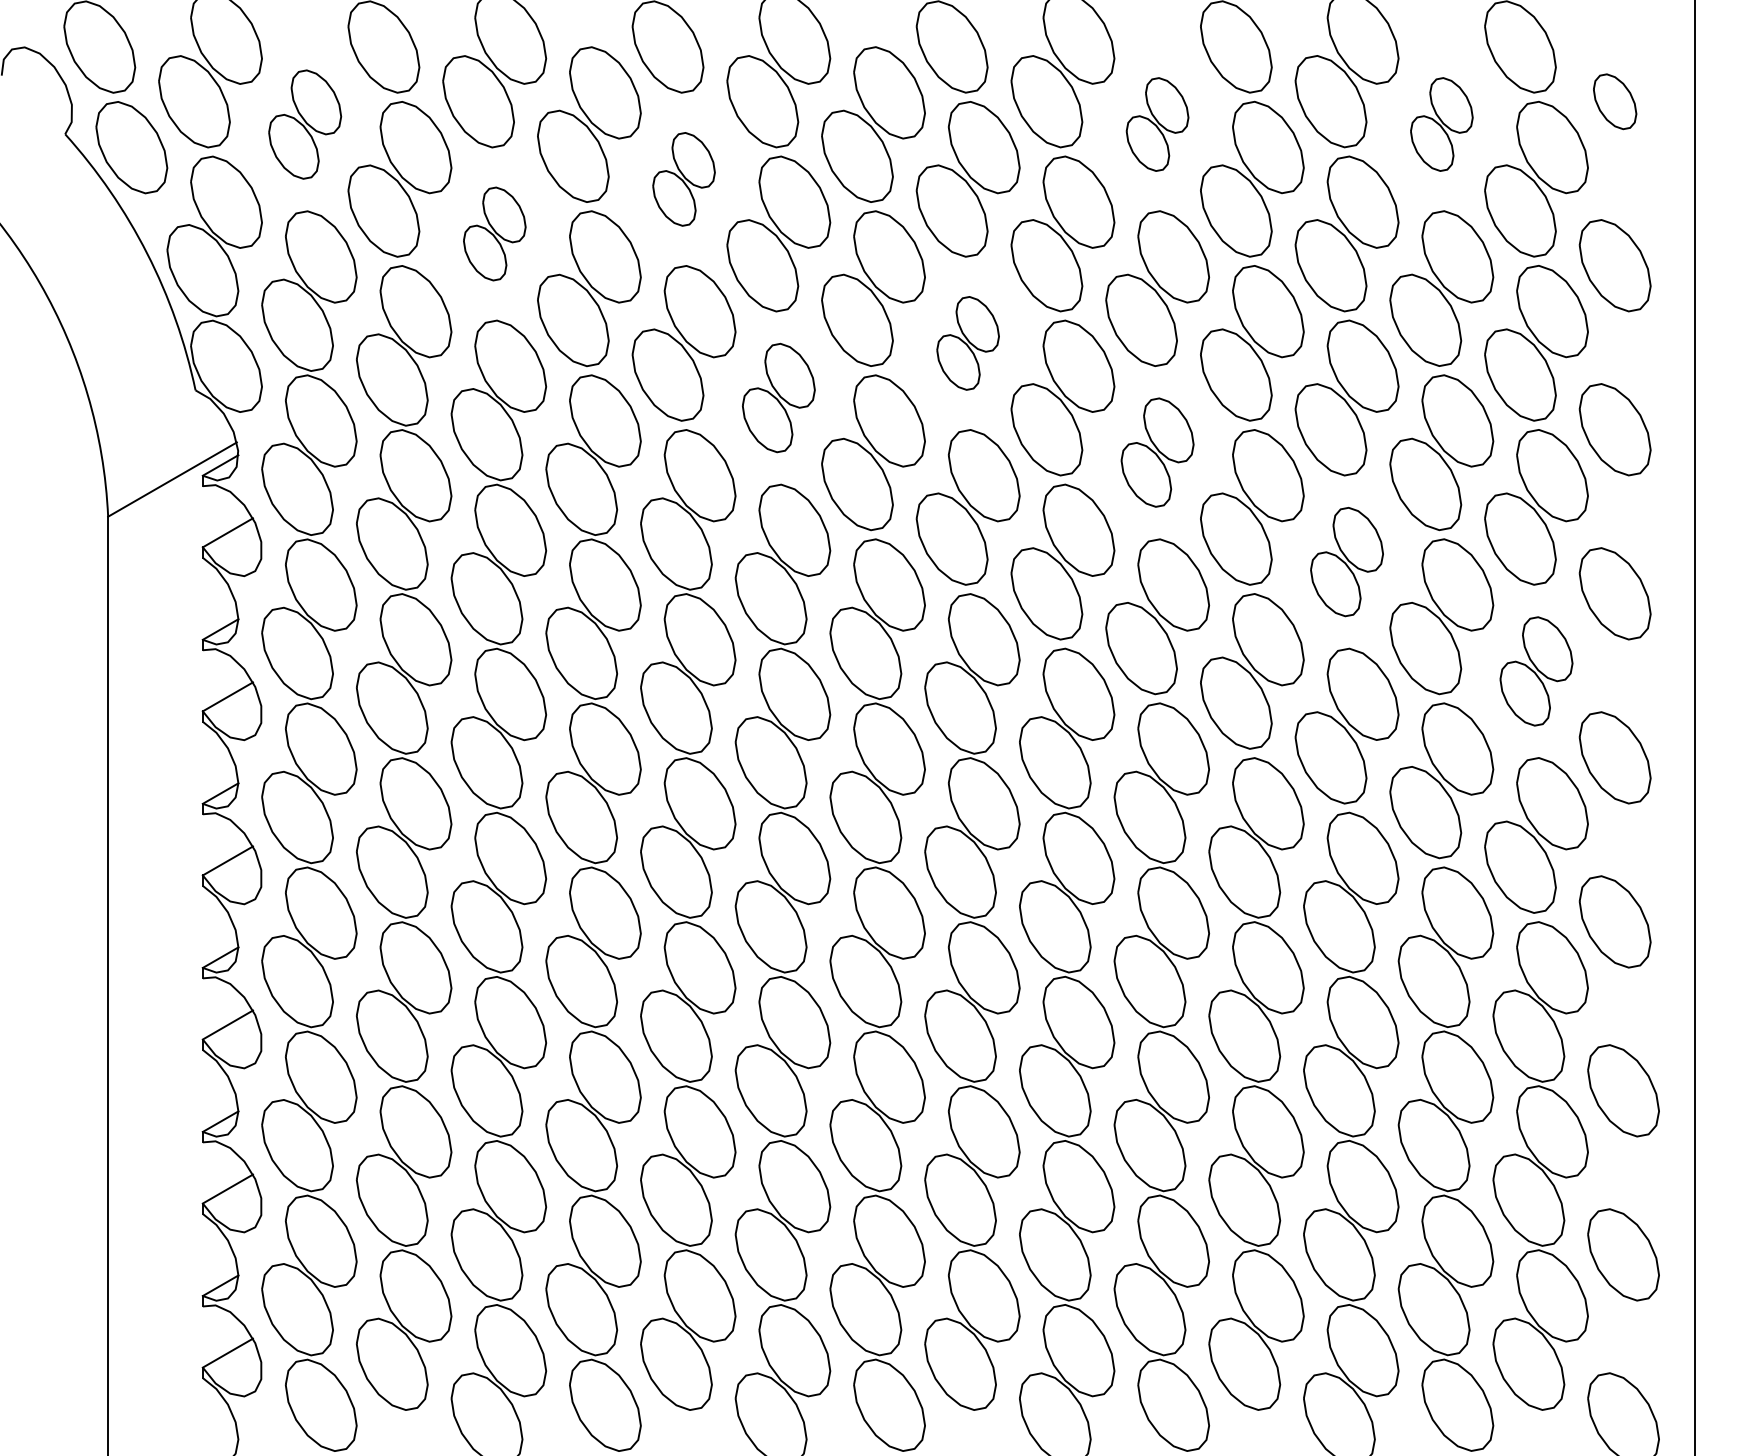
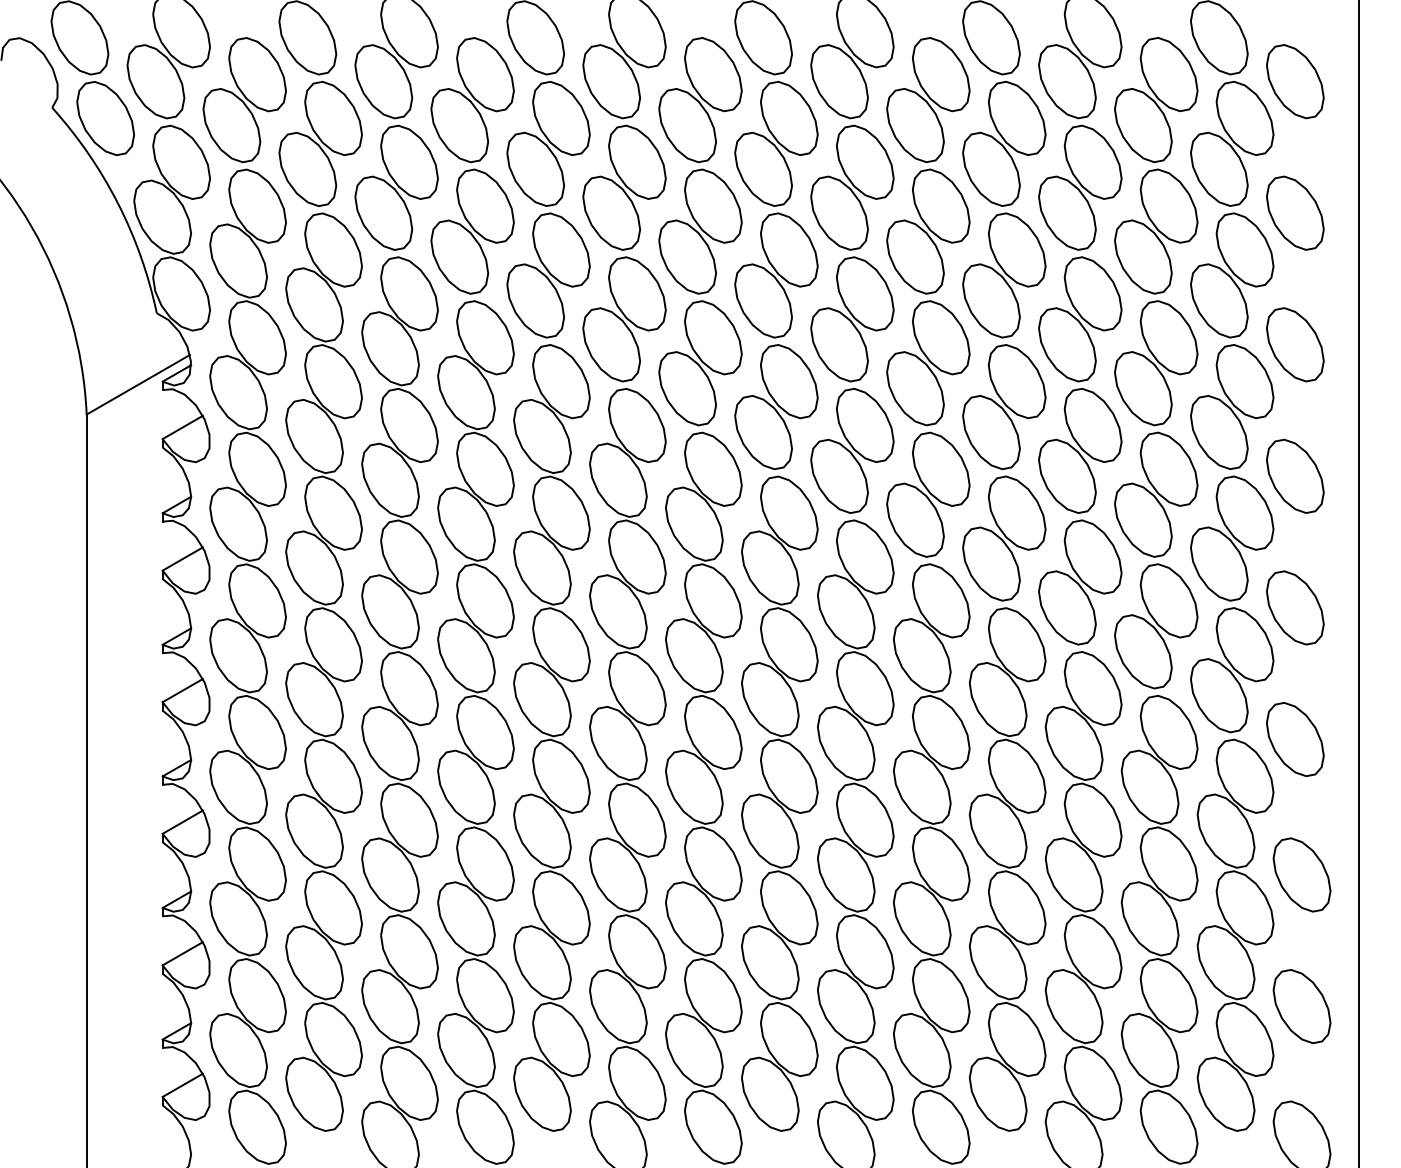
part: (1614, 101) -> (1294, 81), size x1.67
part: (304, 124) -> (244, 99), size x1.43
part: (1157, 124) -> (928, 99), size x1.67
part: (1441, 124) -> (1156, 99), size x1.67
part: (683, 179) -> (548, 144), size x1.67
part: (494, 233) -> (396, 187), size x1.67
part: (967, 343) -> (775, 275), size x1.67
part: (778, 397) -> (624, 318), size x1.43
part: (1157, 452) -> (928, 363), size x1.43
part: (1346, 561) -> (1079, 450), size x1.43
part: (1536, 671) -> (1232, 538), size x1.43

